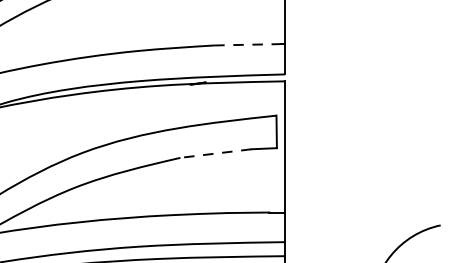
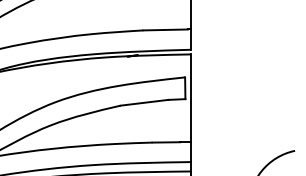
line: (248, 44) -> (166, 29), dashed -> solid
line: (215, 153) -> (144, 102), dashed -> solid

